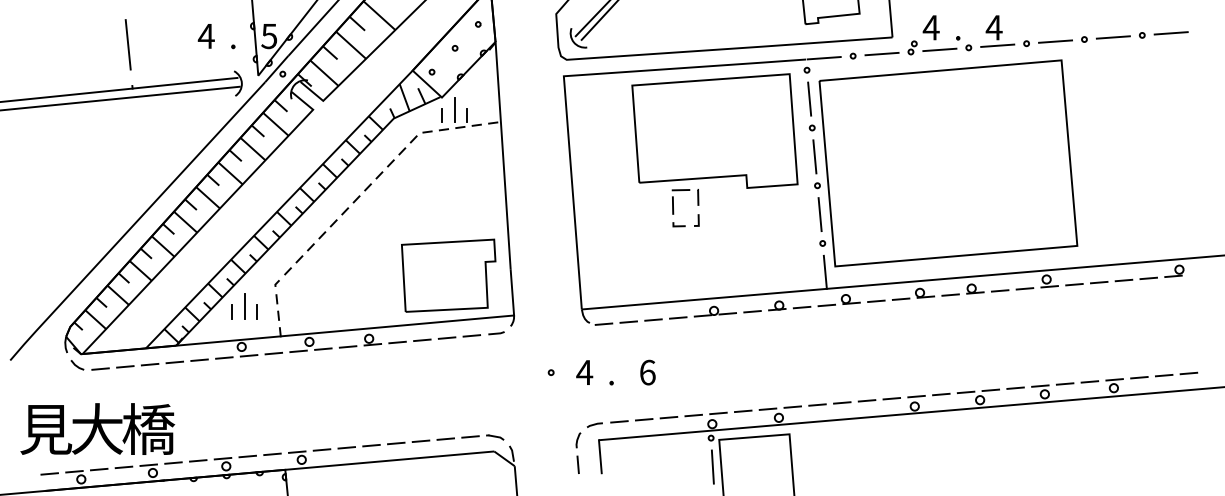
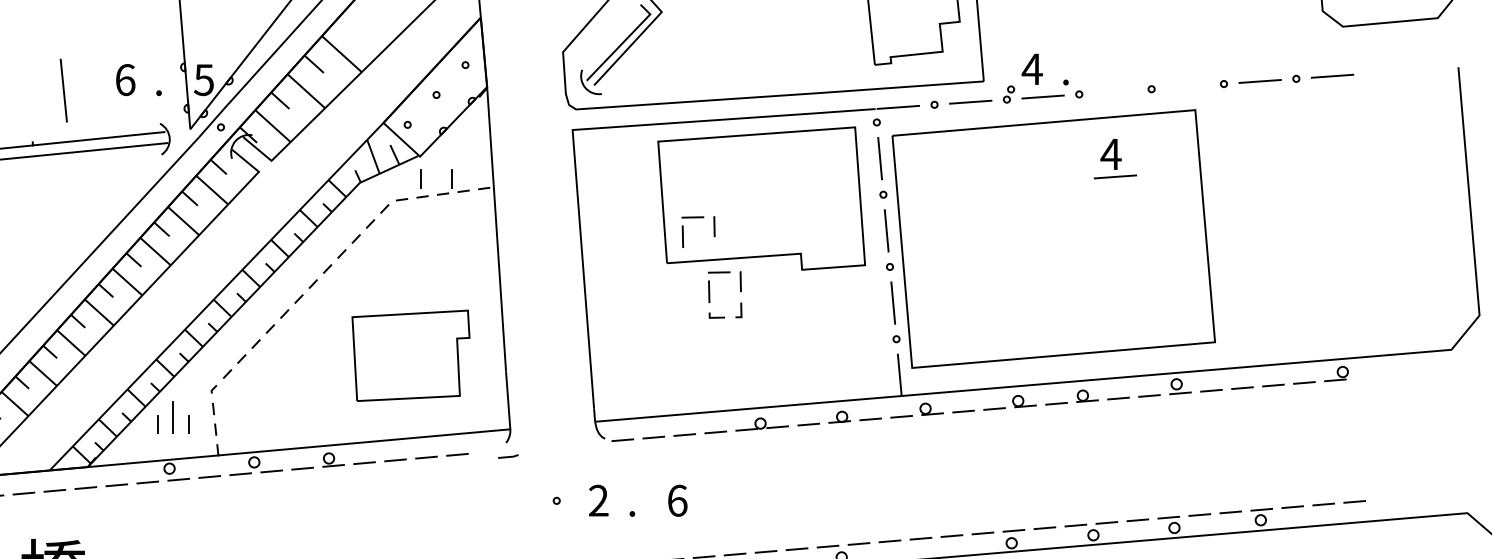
part: (997, 31) -> (1115, 159), moved
text: (205, 36) -> (124, 80), 4 -> 6
line: (1055, 41) -> (1187, 86), removed
line: (127, 44) -> (62, 90), moved
line: (454, 109) -> (435, 171), removed
part: (664, 146) -> (698, 217), added
part: (448, 275) -> (410, 355), moved
line: (496, 333) -> (508, 456), moved
text: (584, 371) -> (598, 499), 4 -> 2

